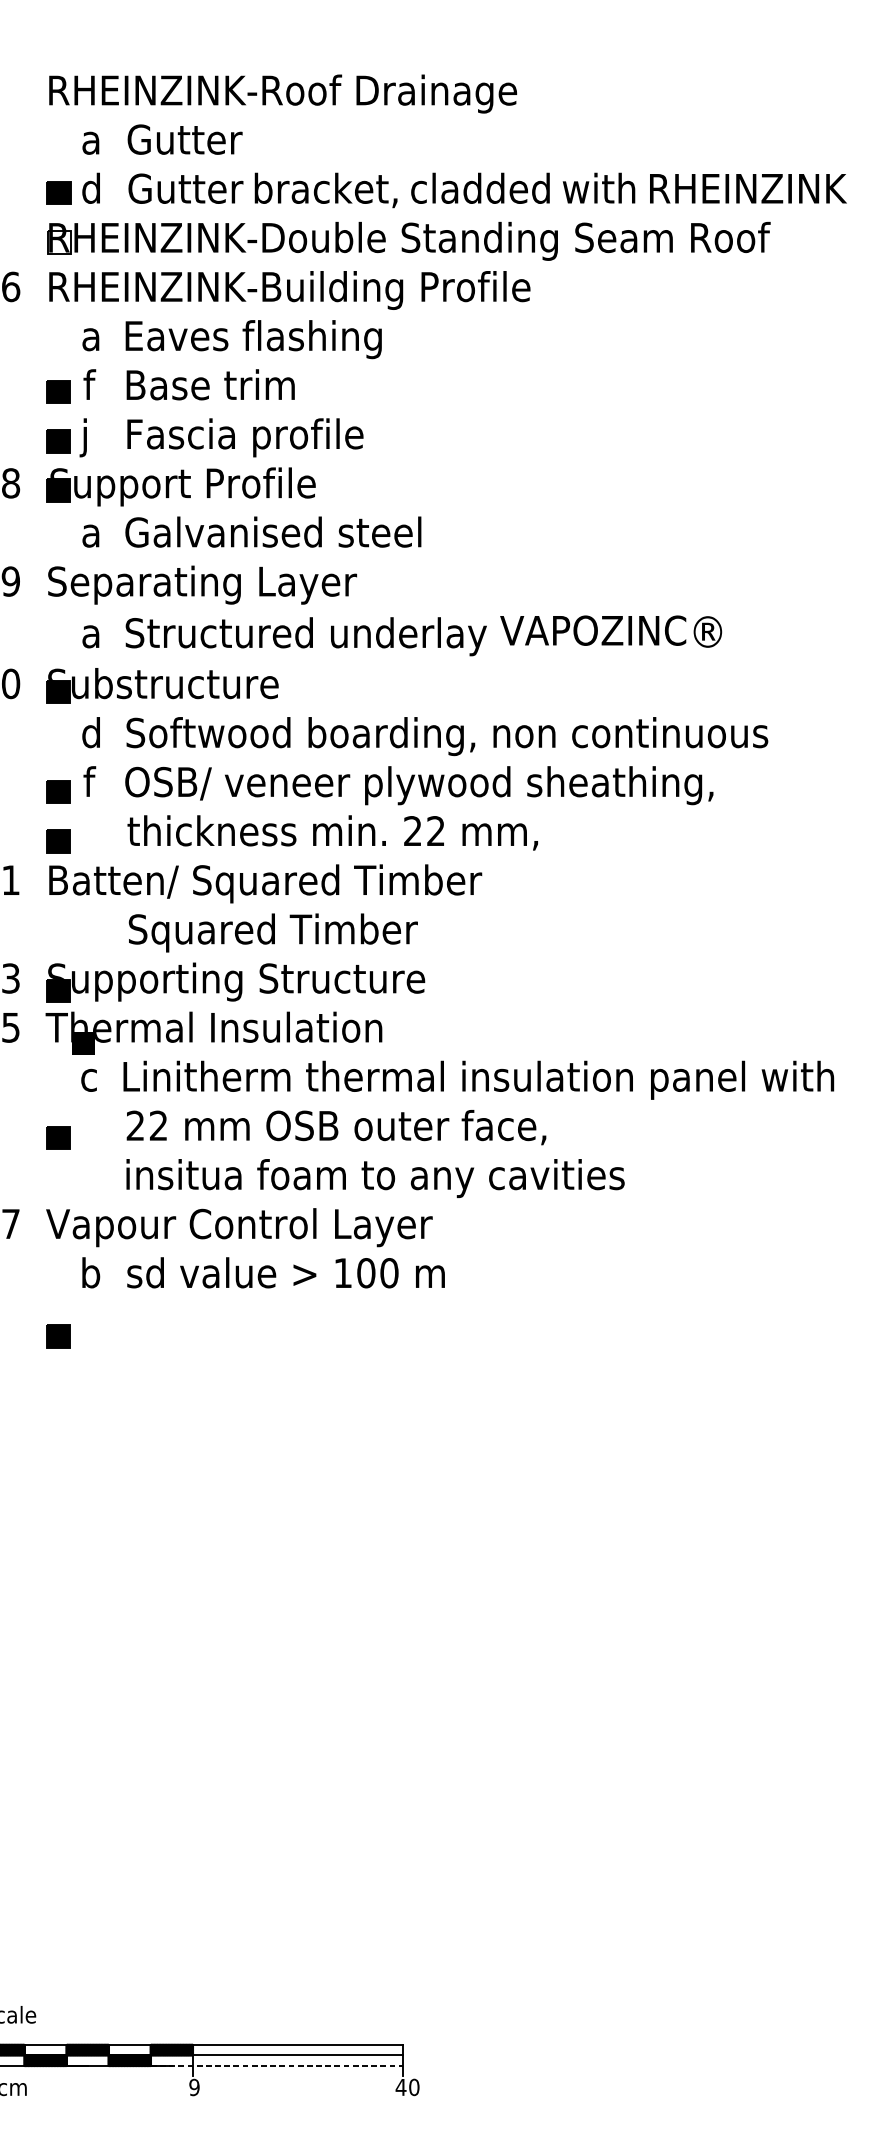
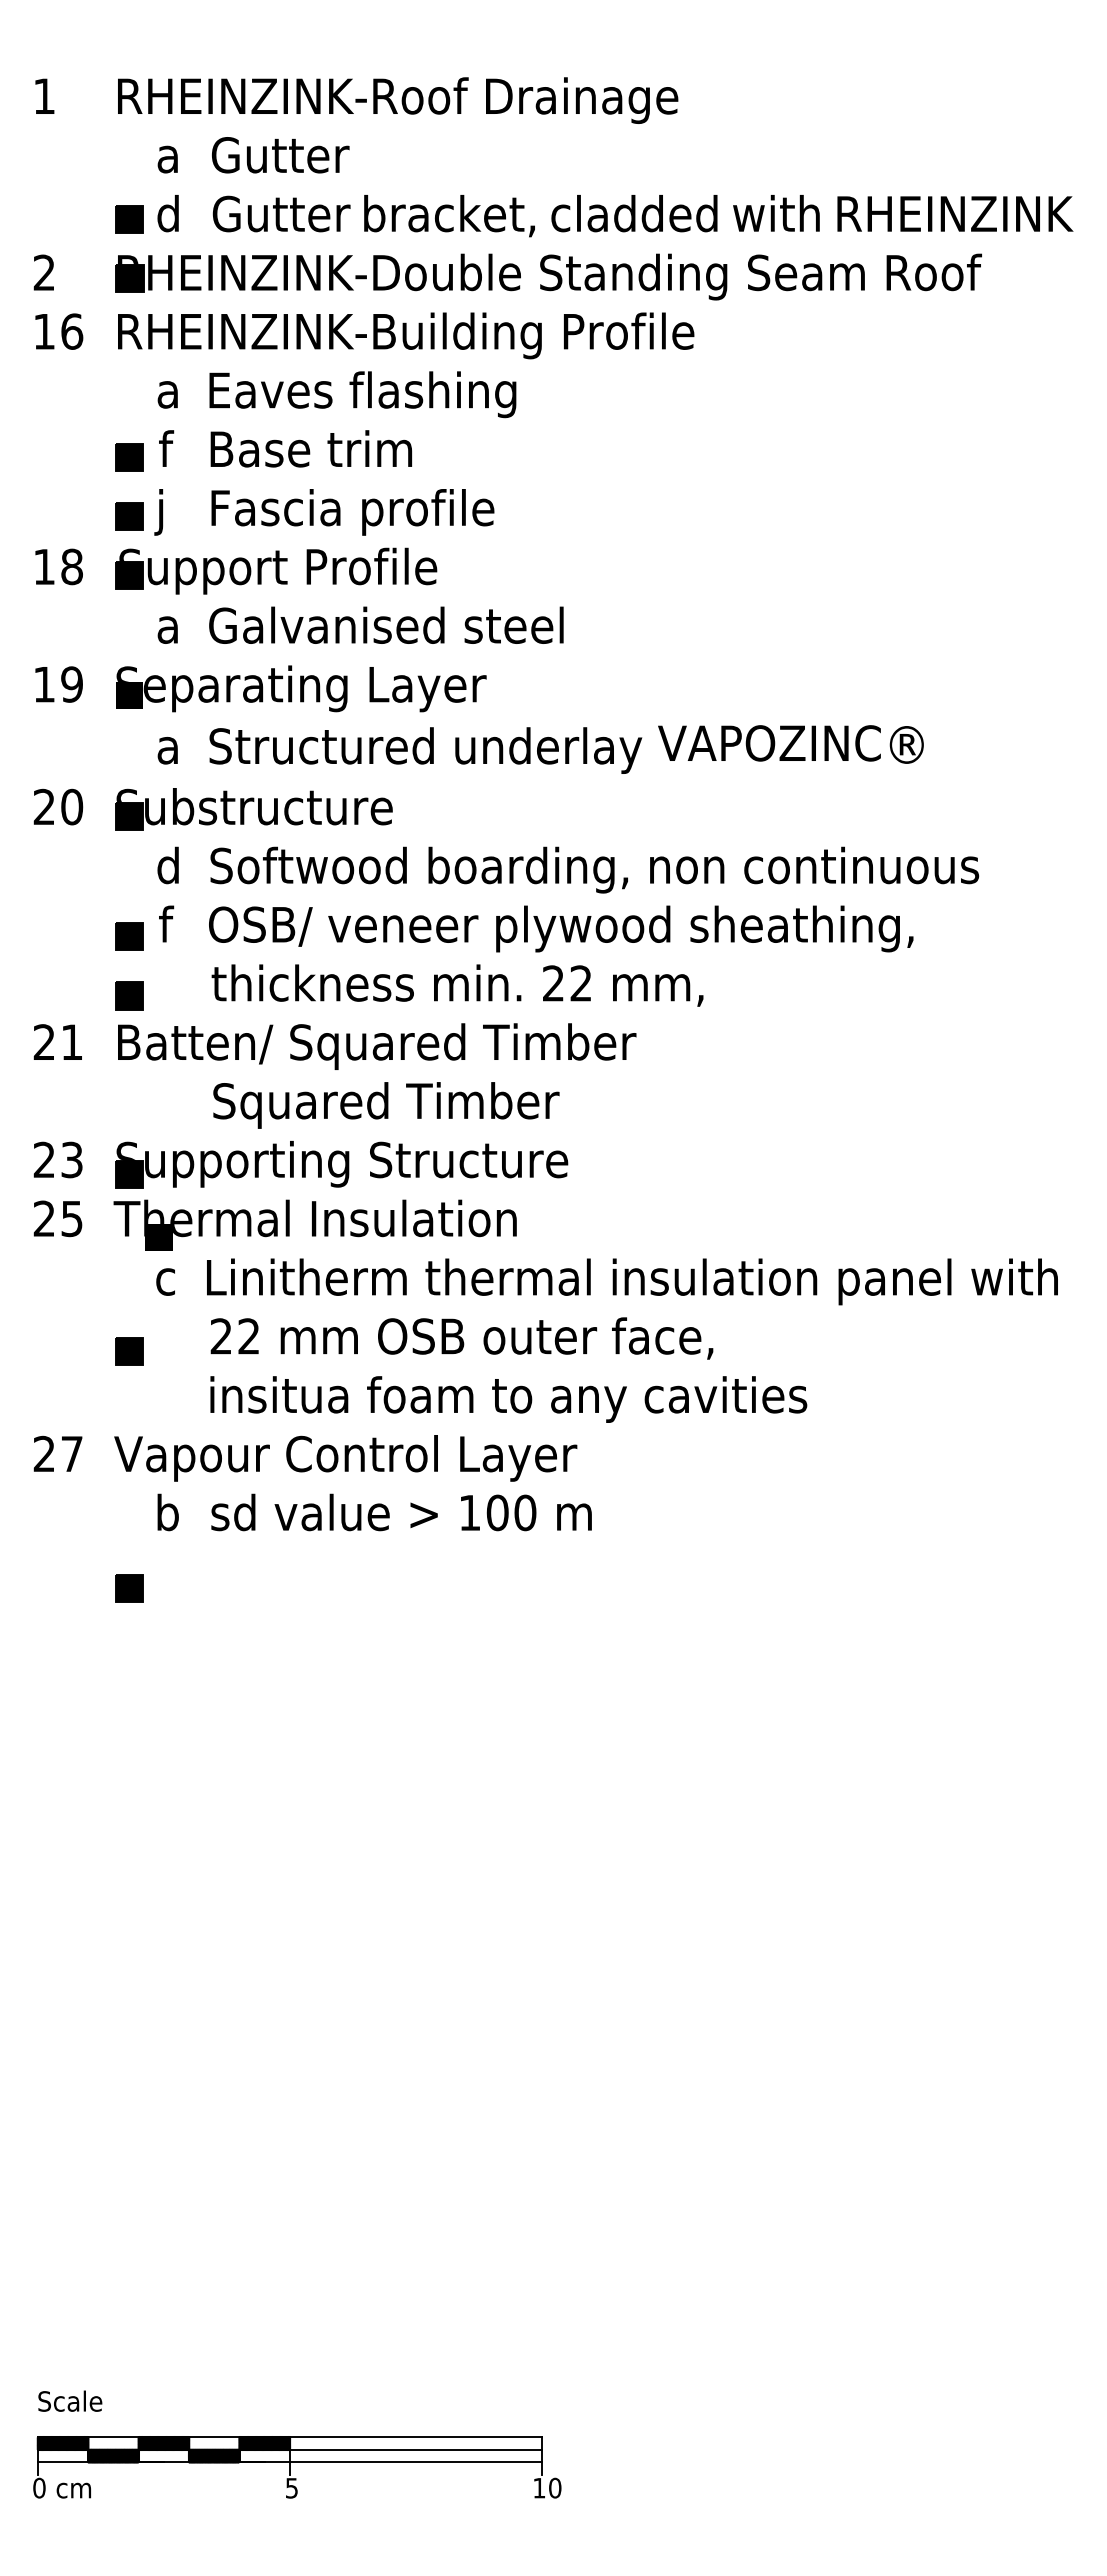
fill: (58, 242) -> (129, 278), added
fill: (58, 589) -> (129, 694), added
line: (277, 2065) -> (391, 2462), dashed -> solid
text: (194, 2086) -> (291, 2487), 9 -> 5
text: (400, 2087) -> (538, 2488), 40 -> 10

